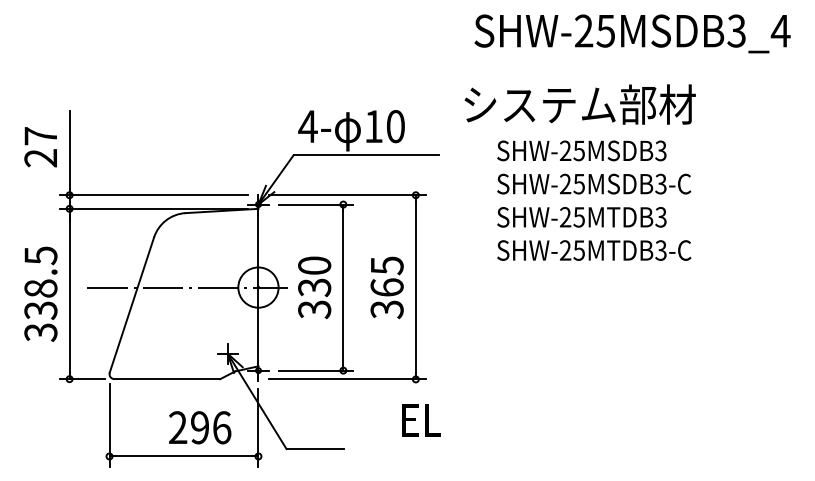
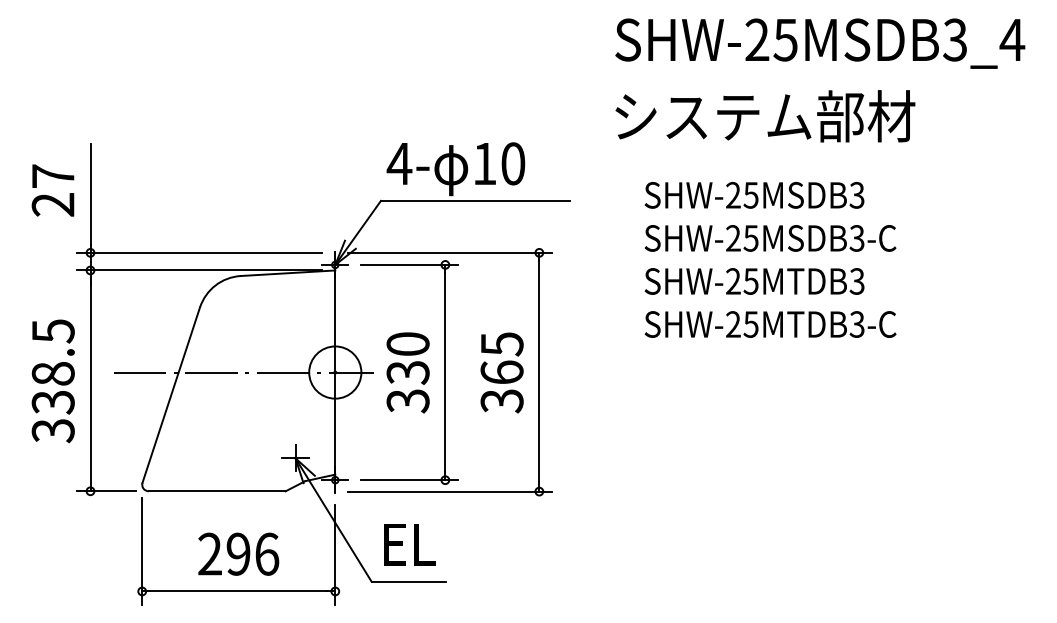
text: (580, 104) -> (765, 116), moved
text: (421, 420) -> (409, 544), moved
text: (199, 427) -> (238, 553), moved

